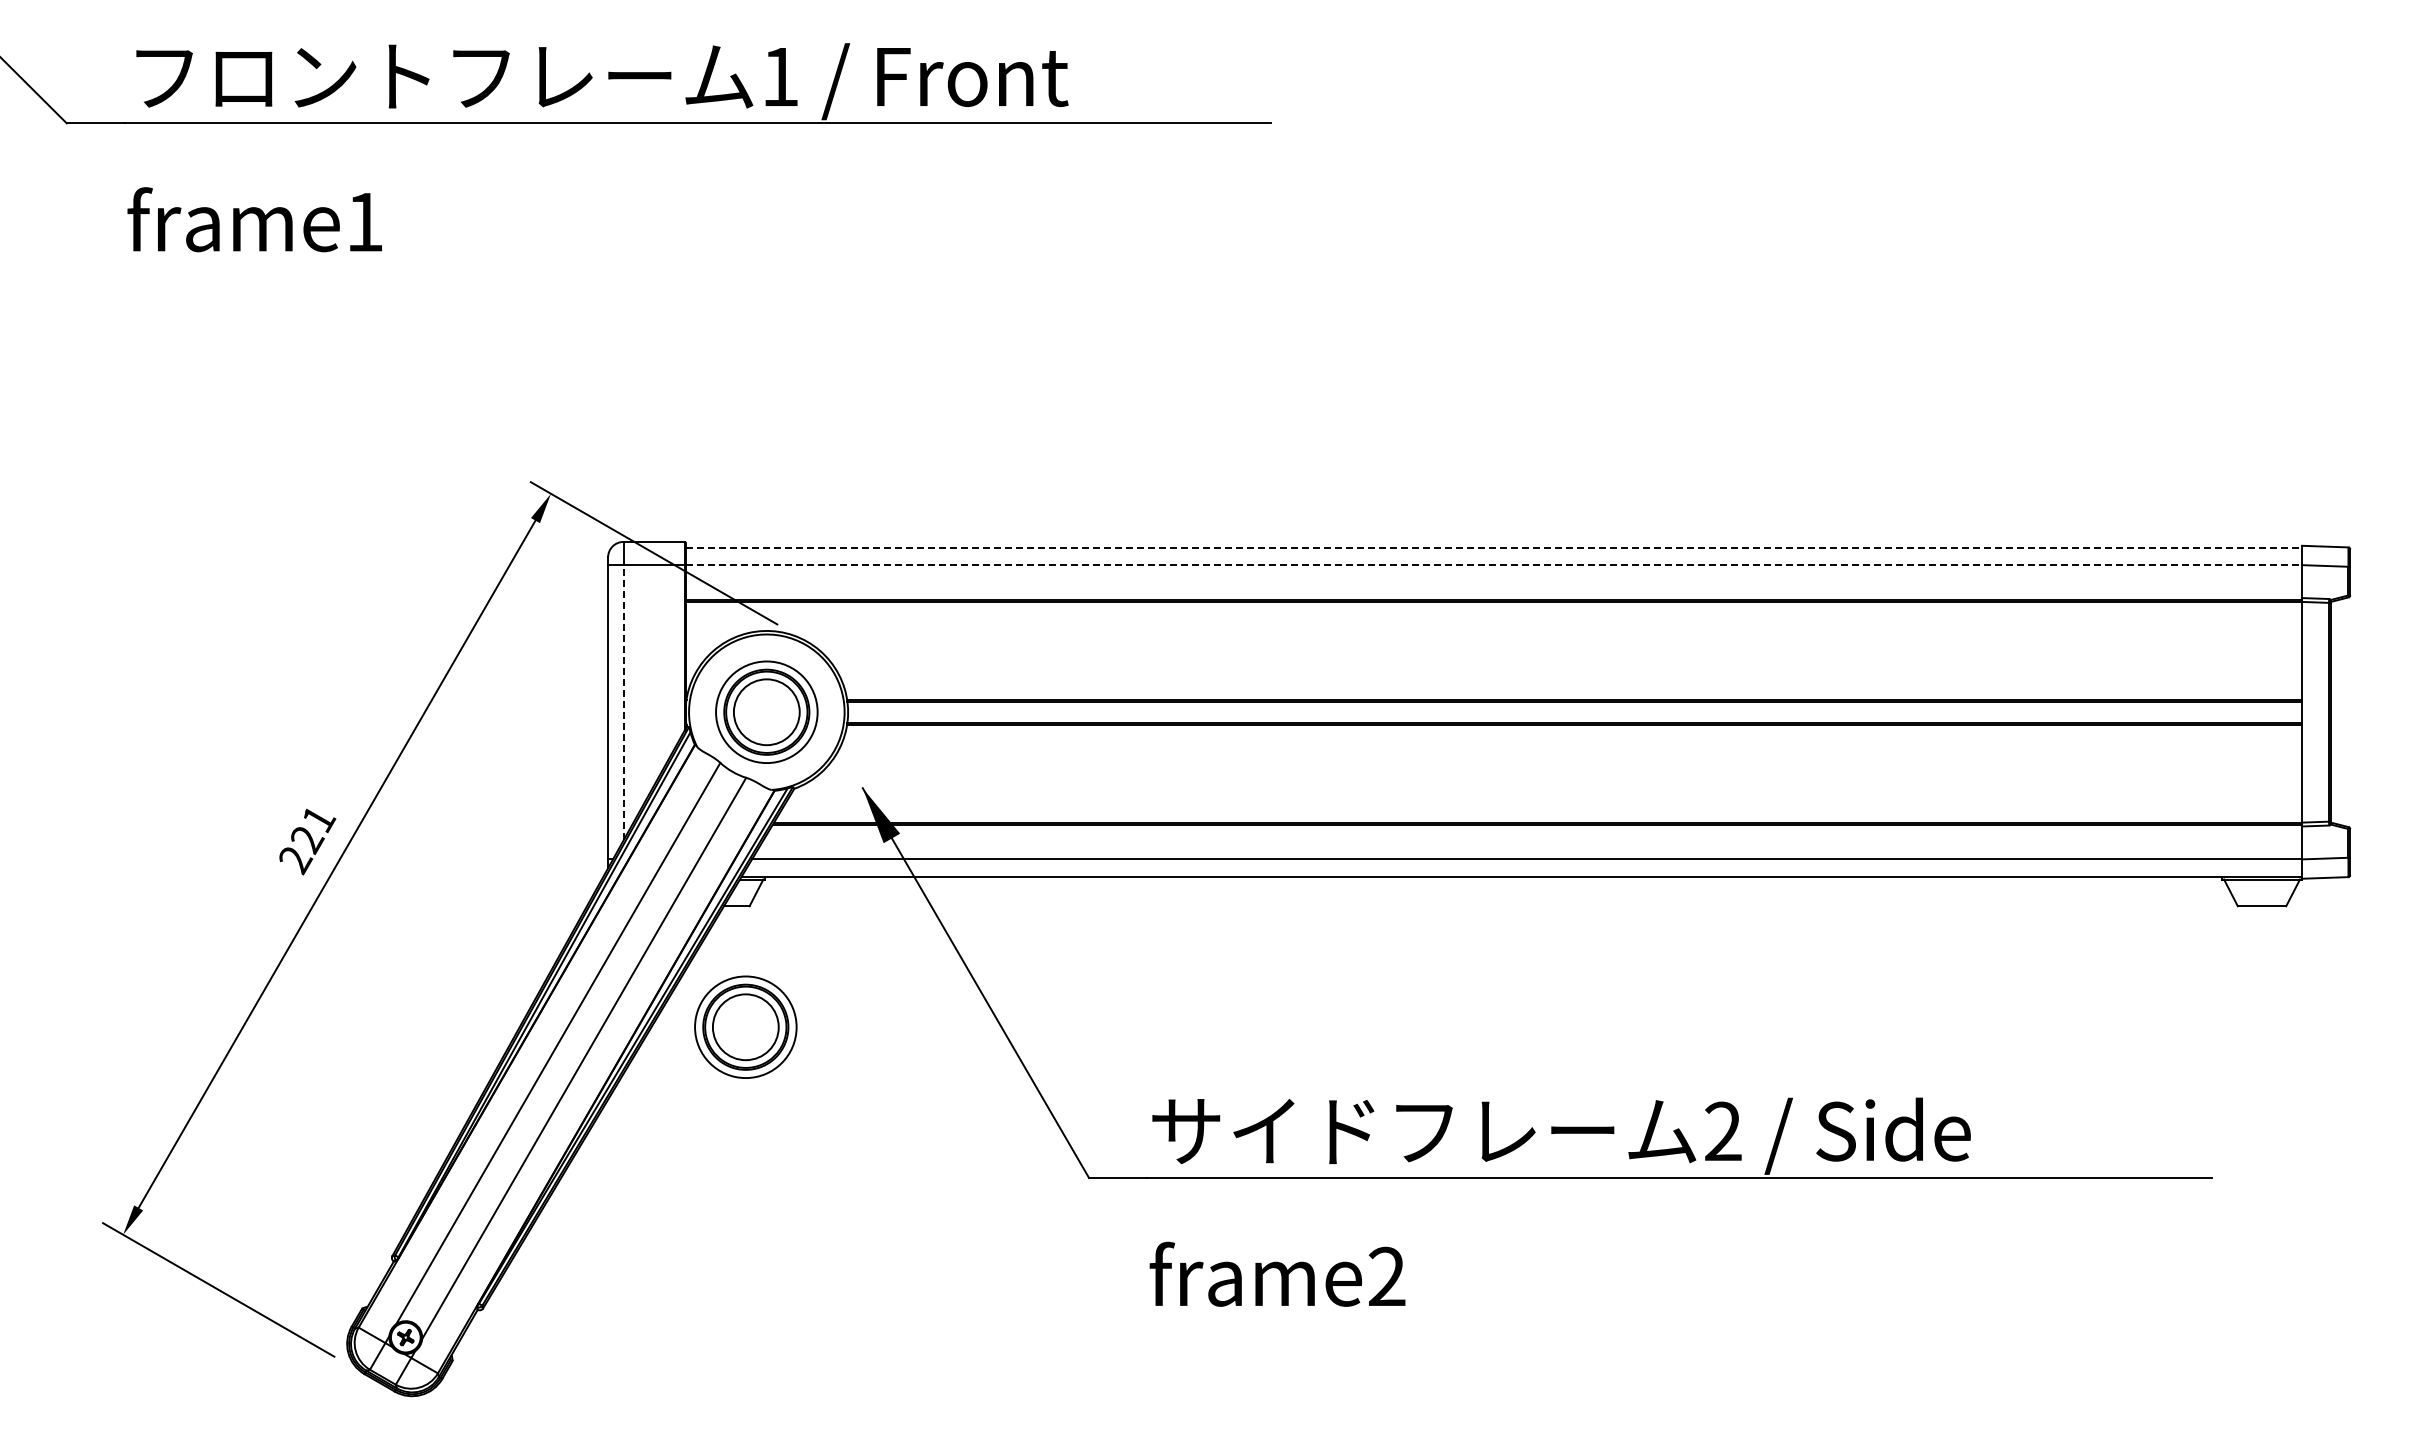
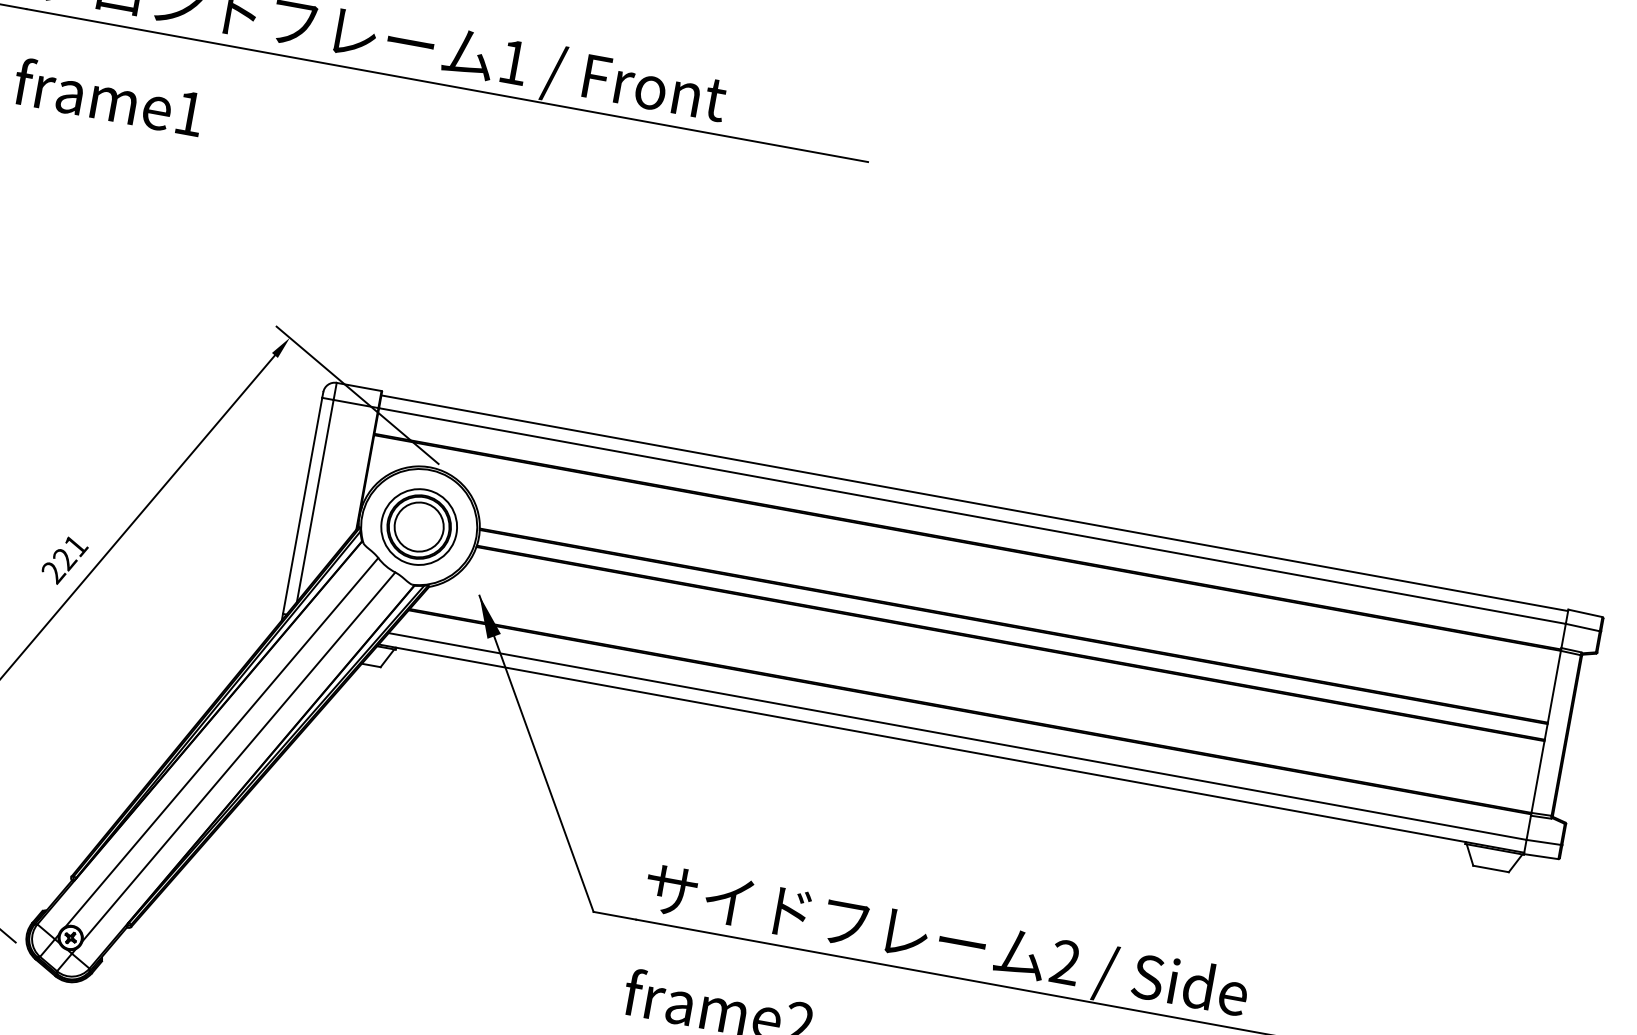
line: (1494, 547) -> (975, 503), dashed -> solid
line: (1494, 565) -> (973, 516), dashed -> solid
line: (623, 702) -> (315, 500), dashed -> solid
part: (745, 1026) -> (361, 754), removed

